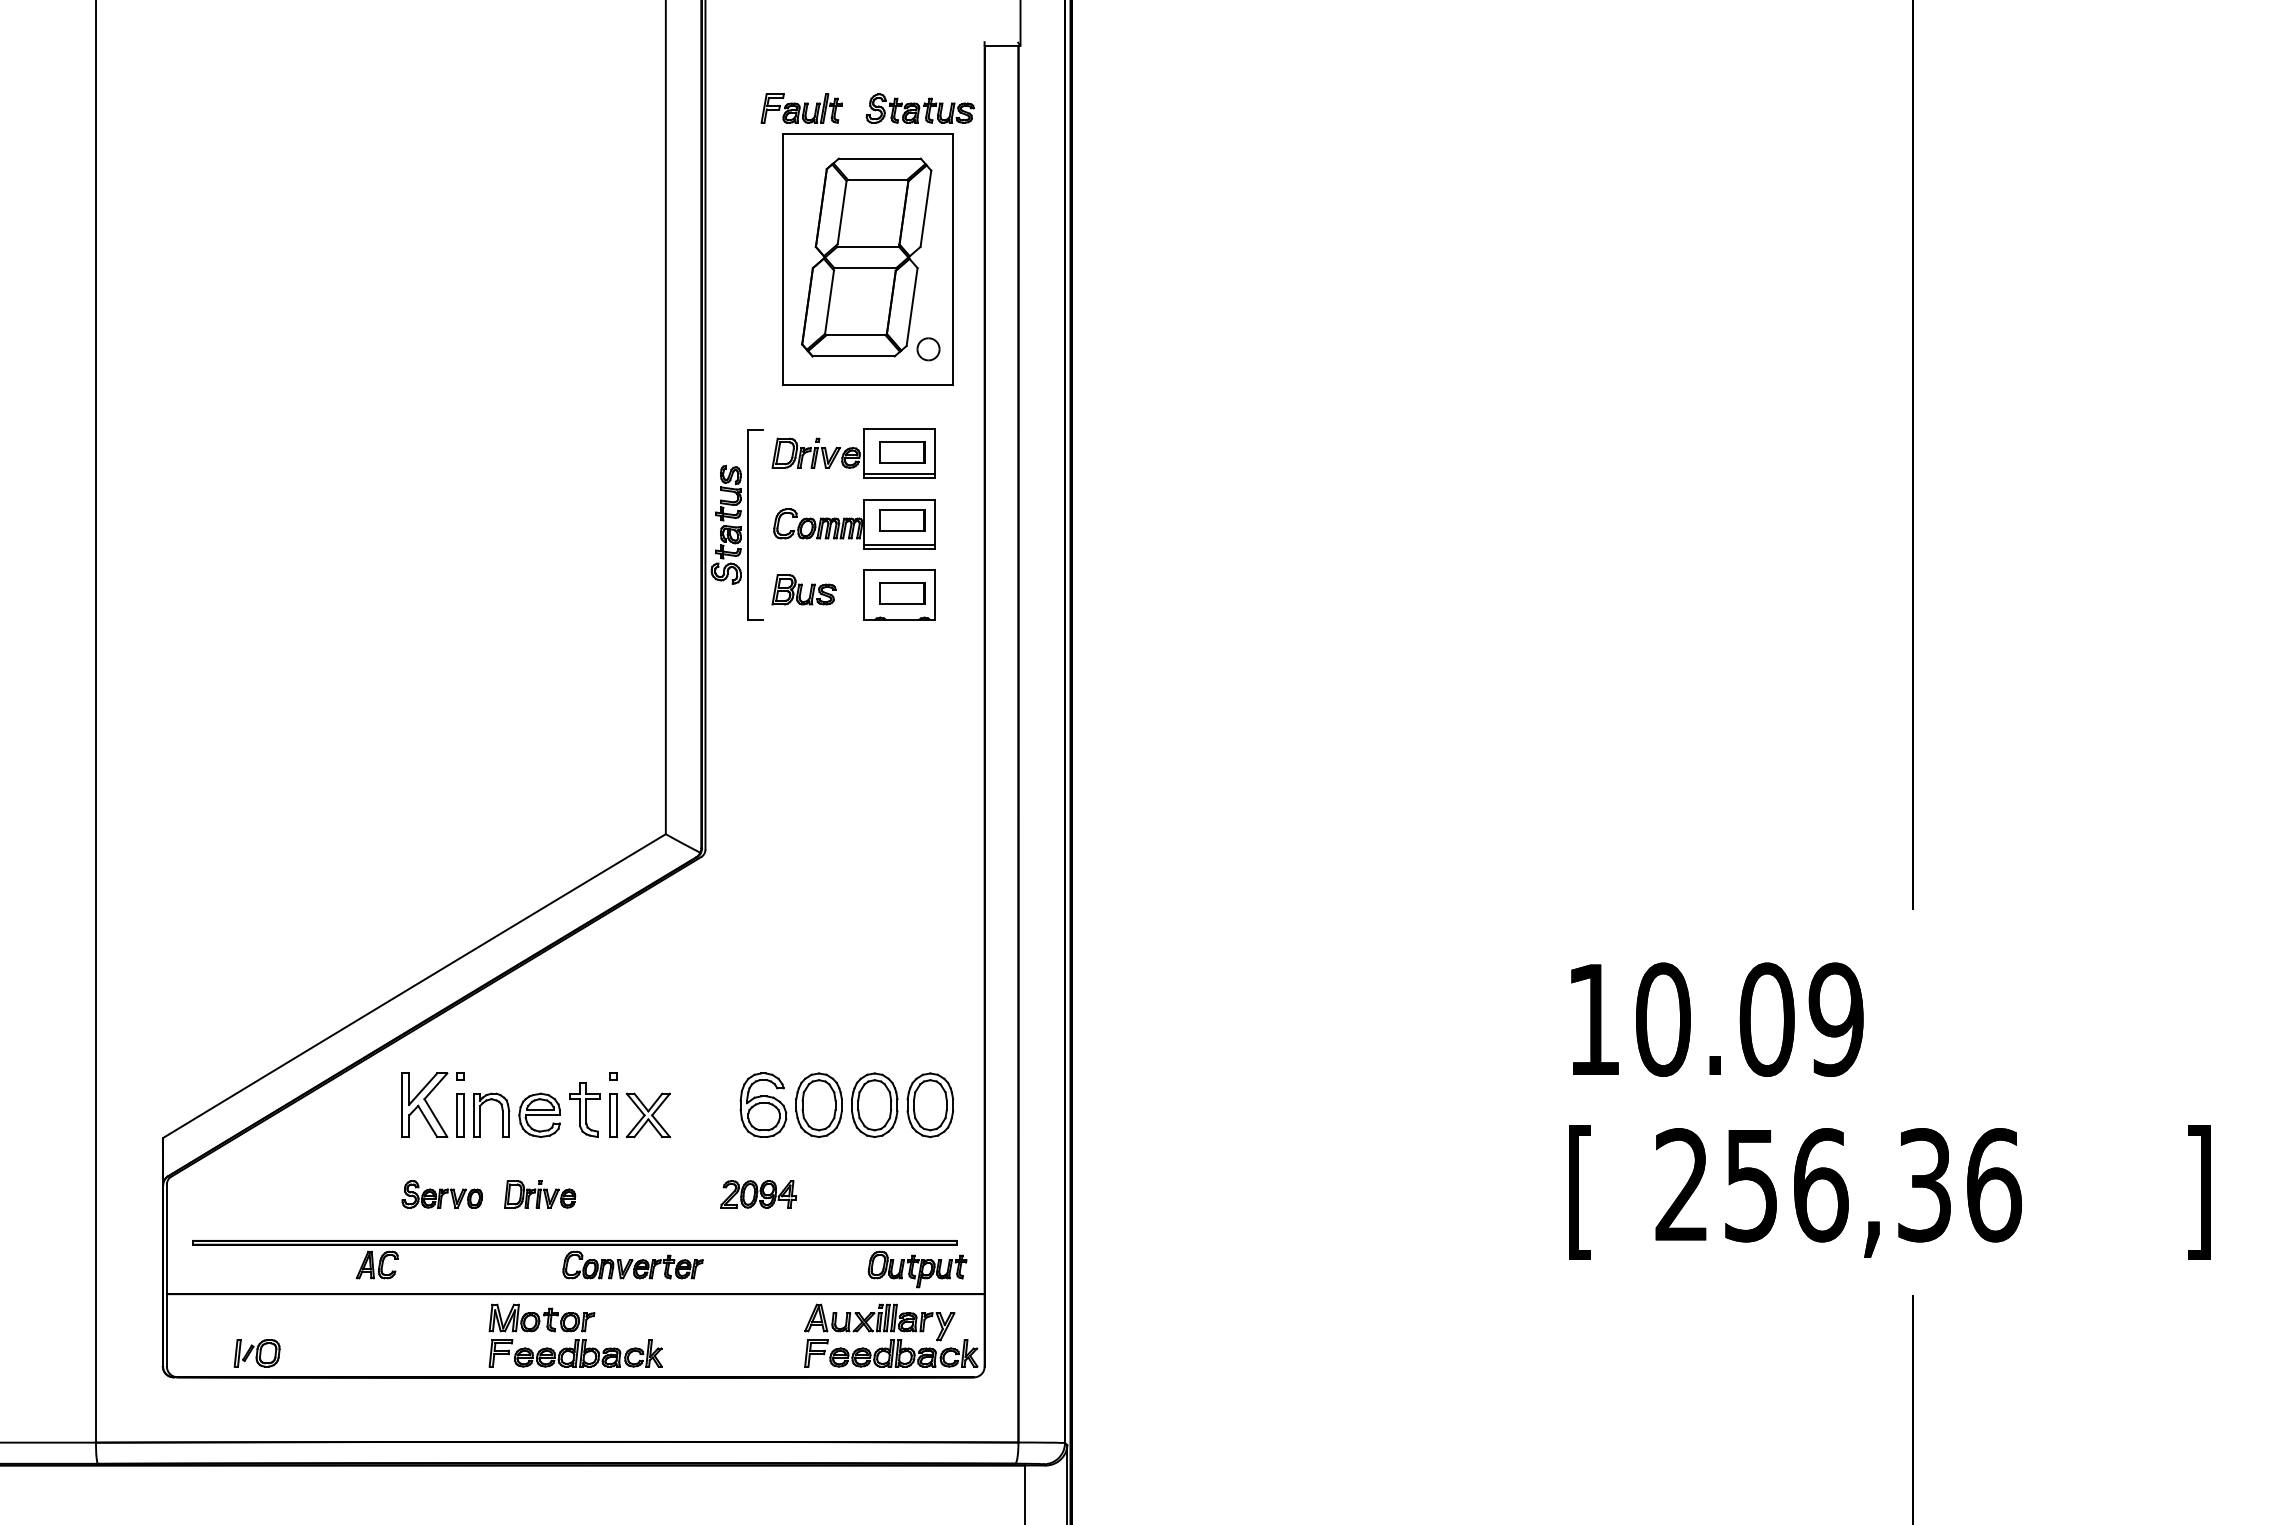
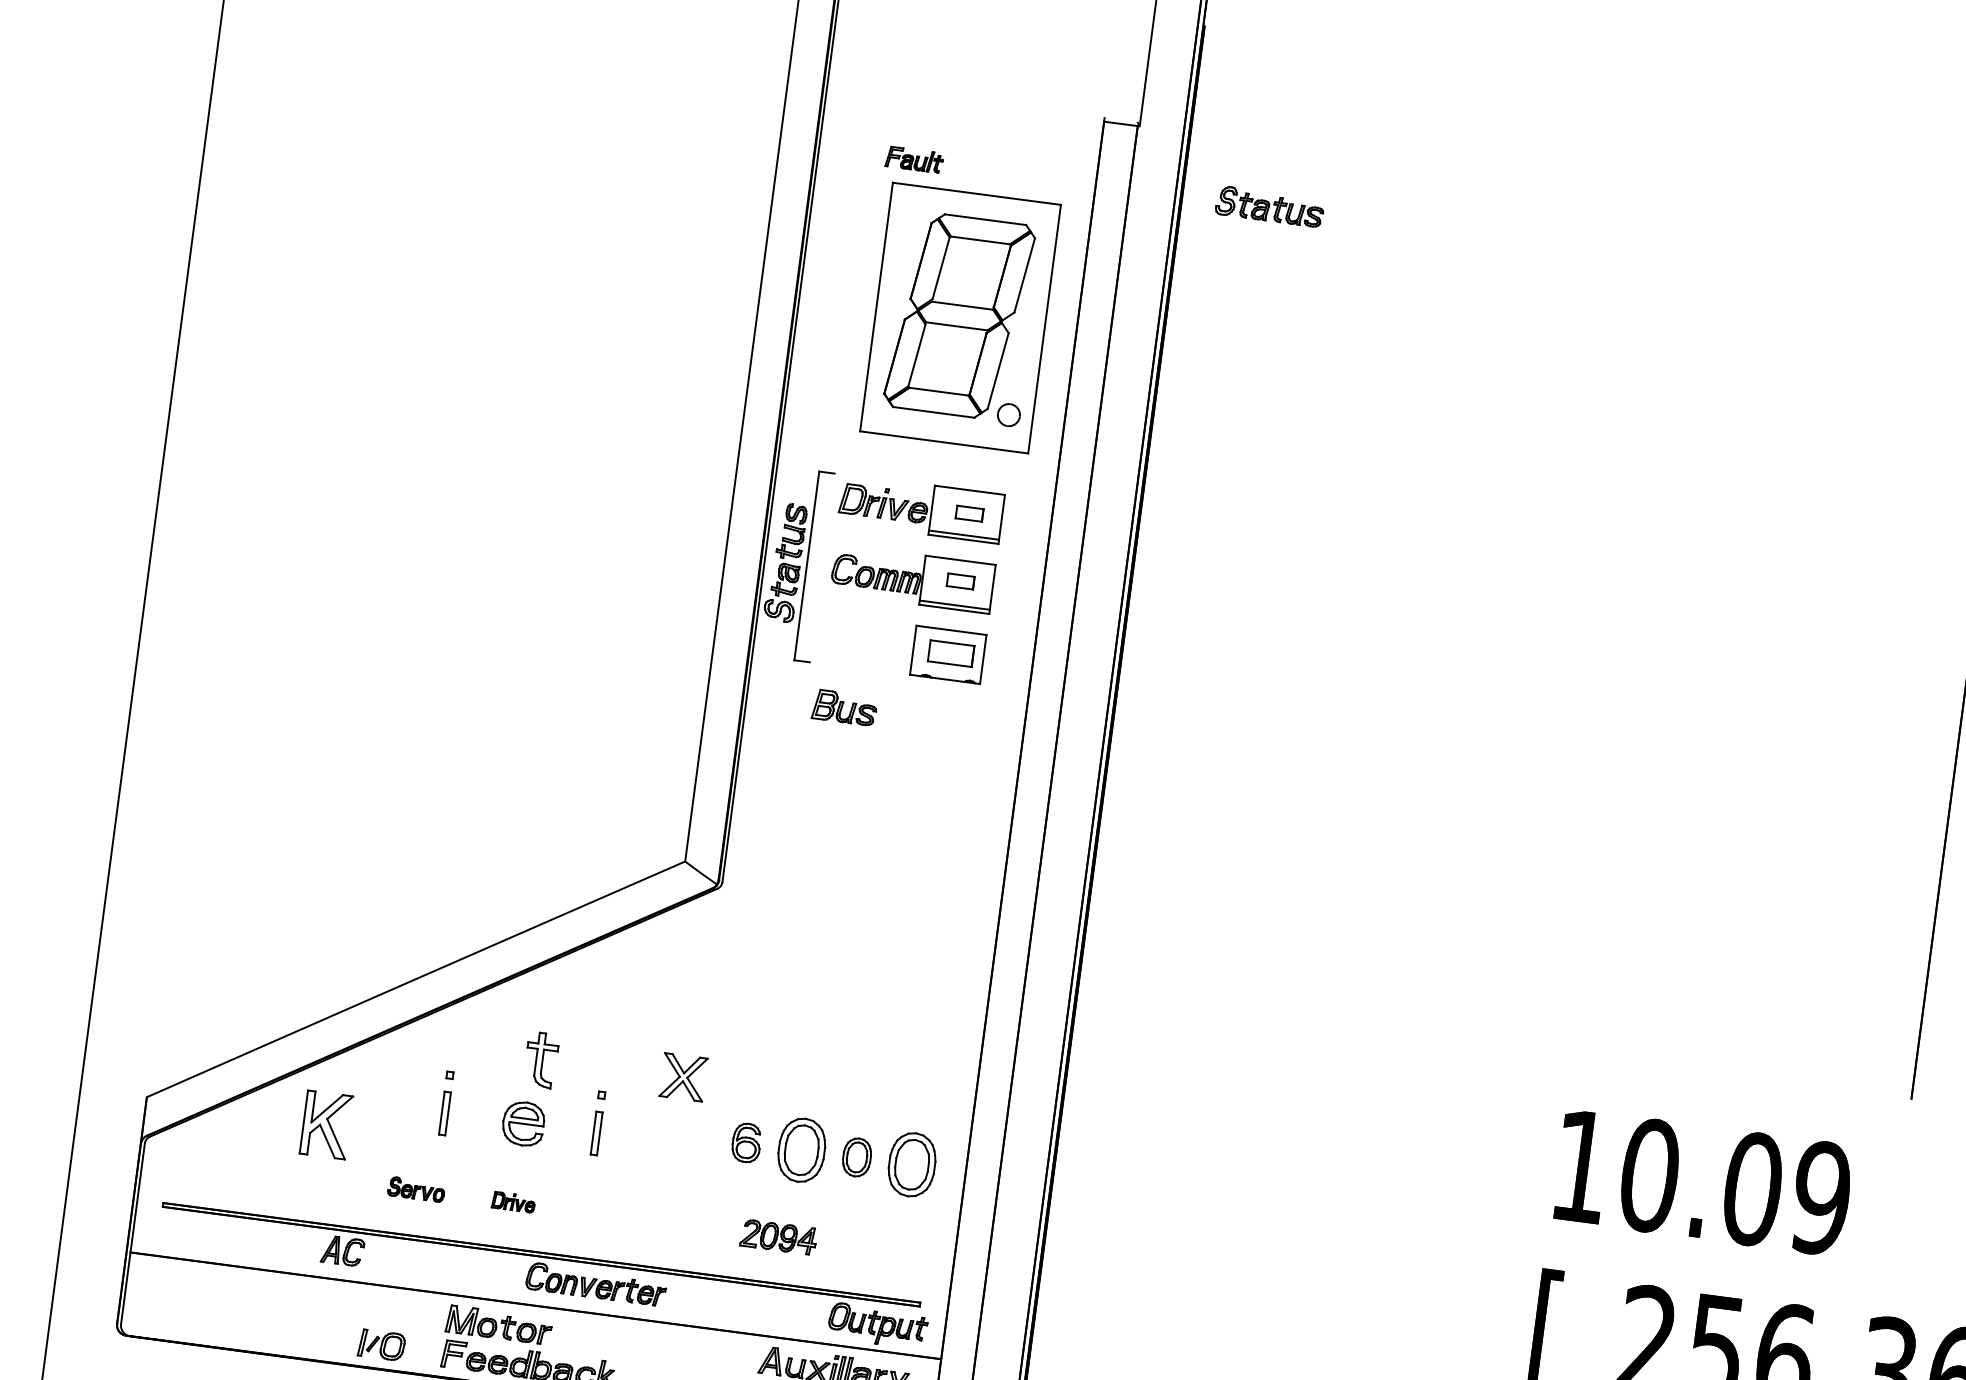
part: (801, 108) -> (914, 159), size x0.7
part: (919, 108) -> (1269, 206), moved
part: (902, 452) -> (969, 514), size x0.6
part: (902, 520) -> (960, 581), size x0.6
part: (803, 589) -> (844, 707), moved
part: (424, 1104) -> (326, 1124), moved
part: (763, 1104) -> (746, 1142), size x0.6
part: (874, 1104) -> (856, 1156), size x0.6
part: (584, 1109) -> (540, 1059), moved
part: (501, 1110) -> (486, 1114), removed
part: (647, 1115) -> (682, 1077), moved
part: (441, 1194) -> (415, 1189), size x0.7
part: (540, 1194) -> (513, 1202), size x0.6
part: (758, 1194) -> (778, 1237), moved
part: (256, 1353) -> (381, 1345), moved

